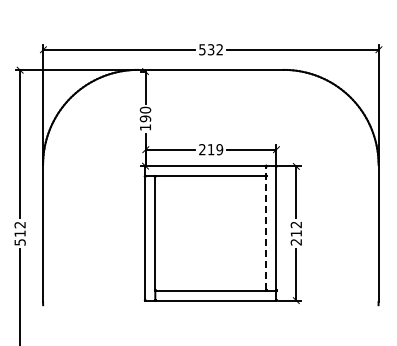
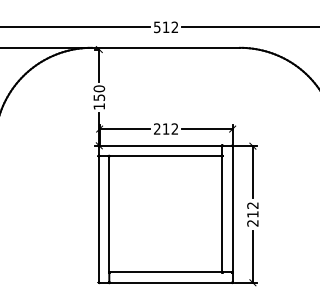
text: (210, 49) -> (165, 27), 532 -> 512
text: (144, 118) -> (98, 97), 190 -> 150
text: (219, 149) -> (174, 128), 219 -> 212
line: (266, 228) -> (222, 209), dashed -> solid

